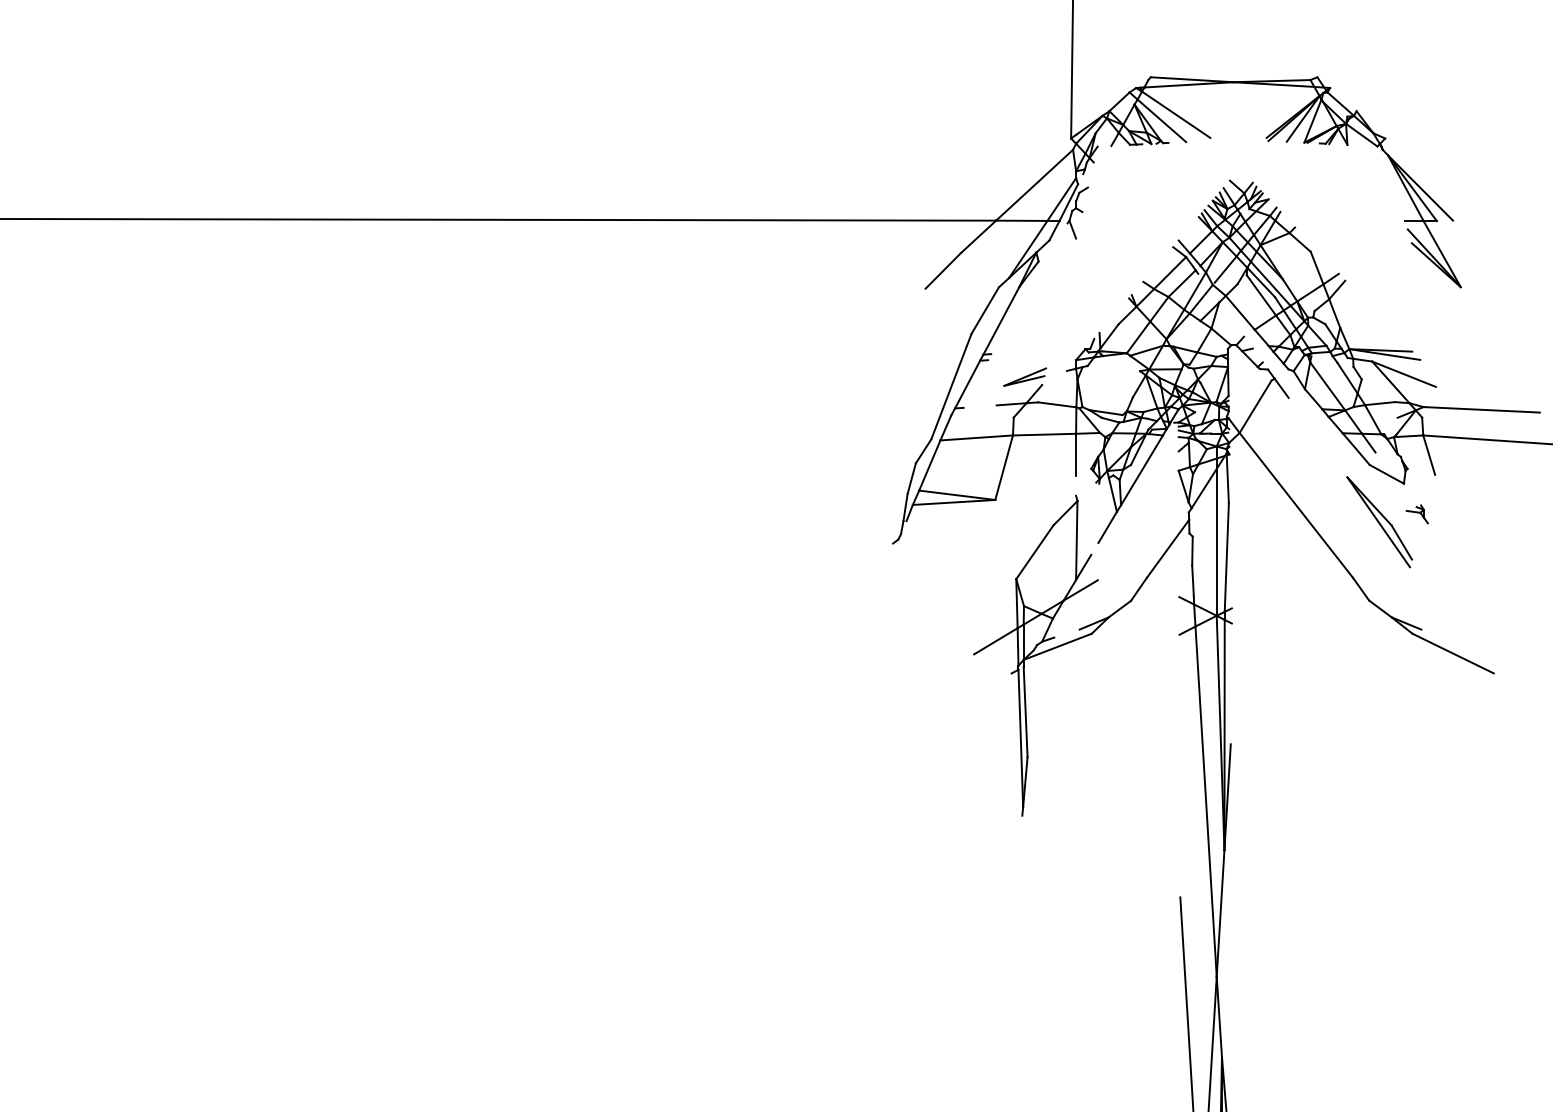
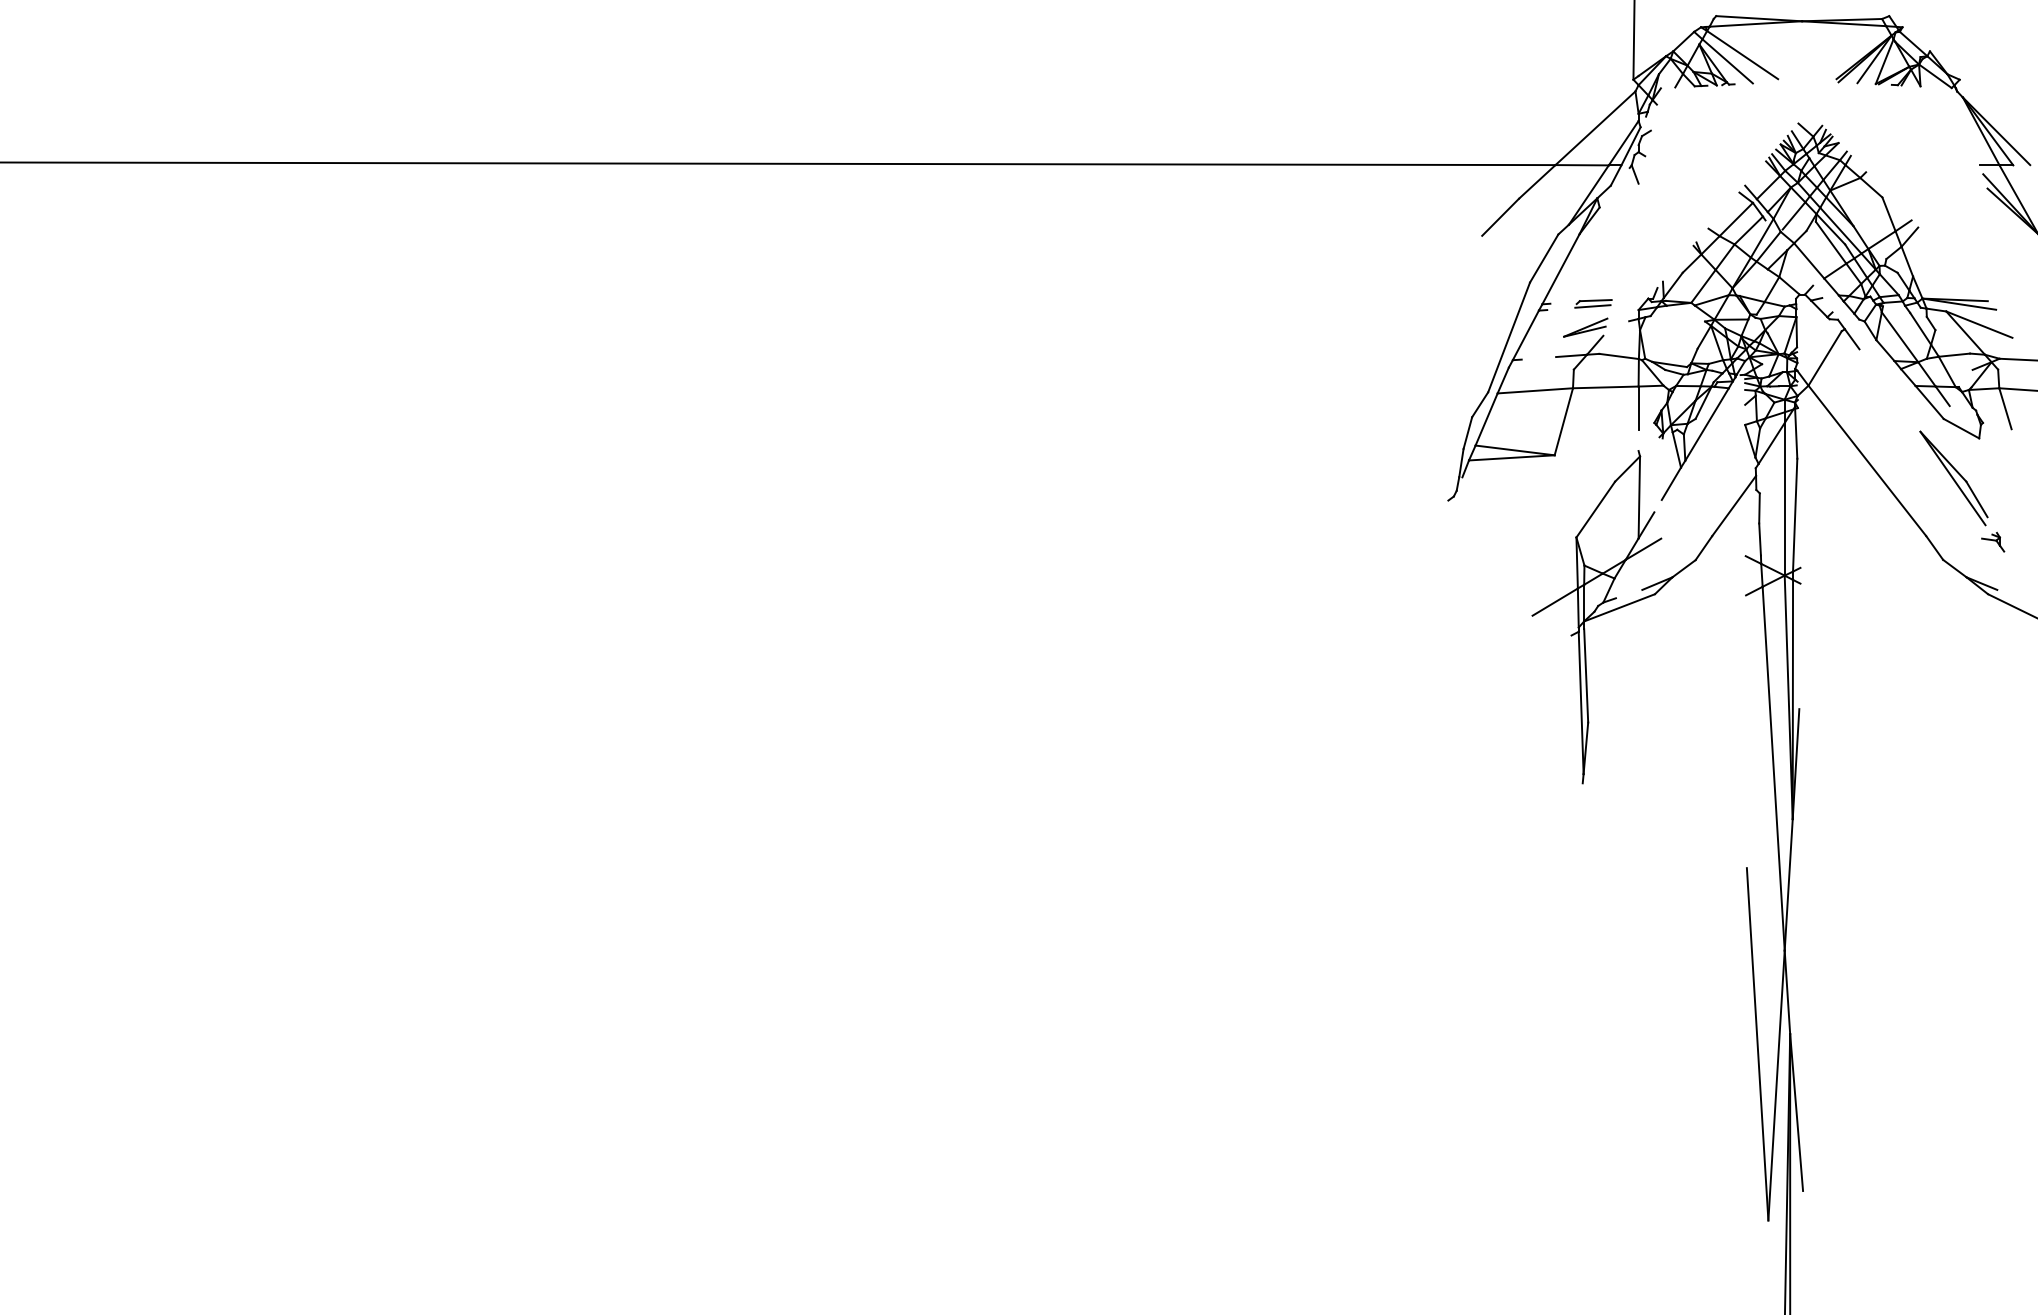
part: (1032, 353) -> (1593, 303), added
part: (1417, 513) -> (1993, 541), moved

